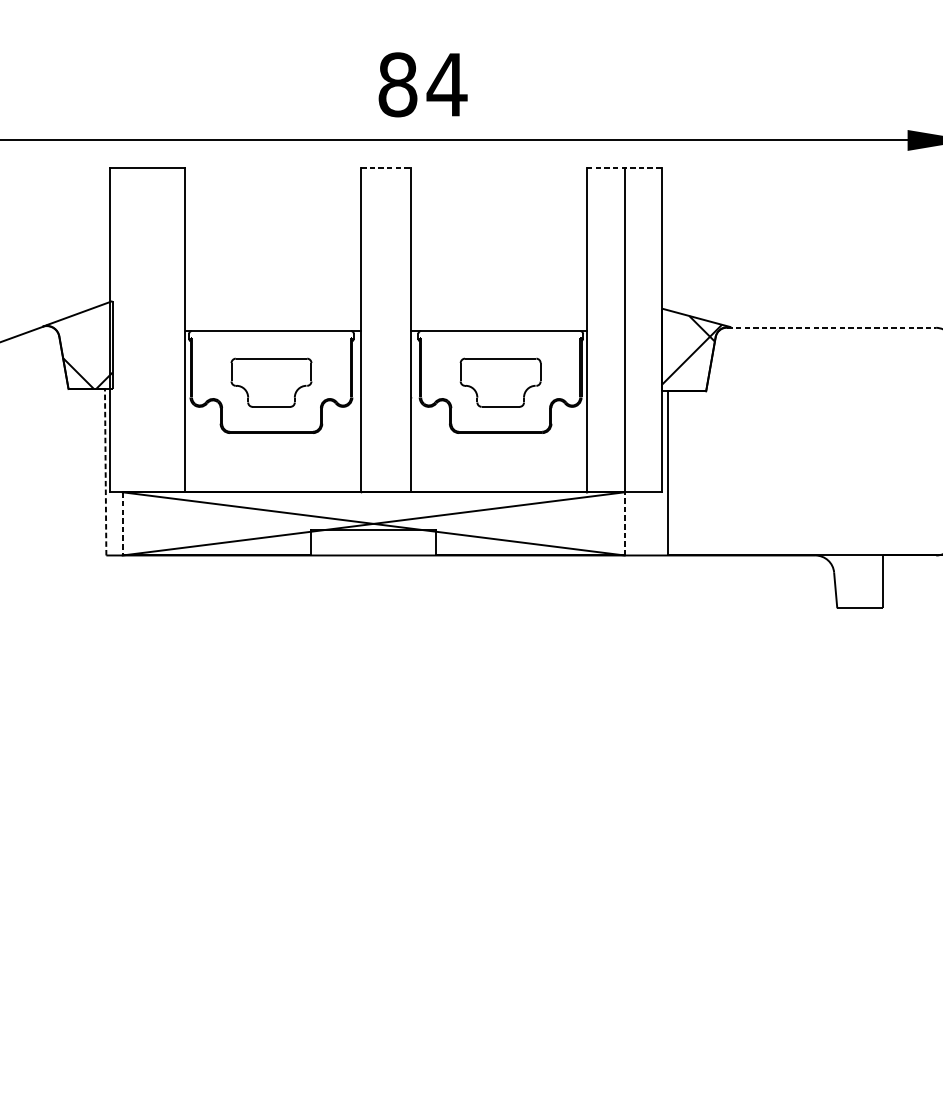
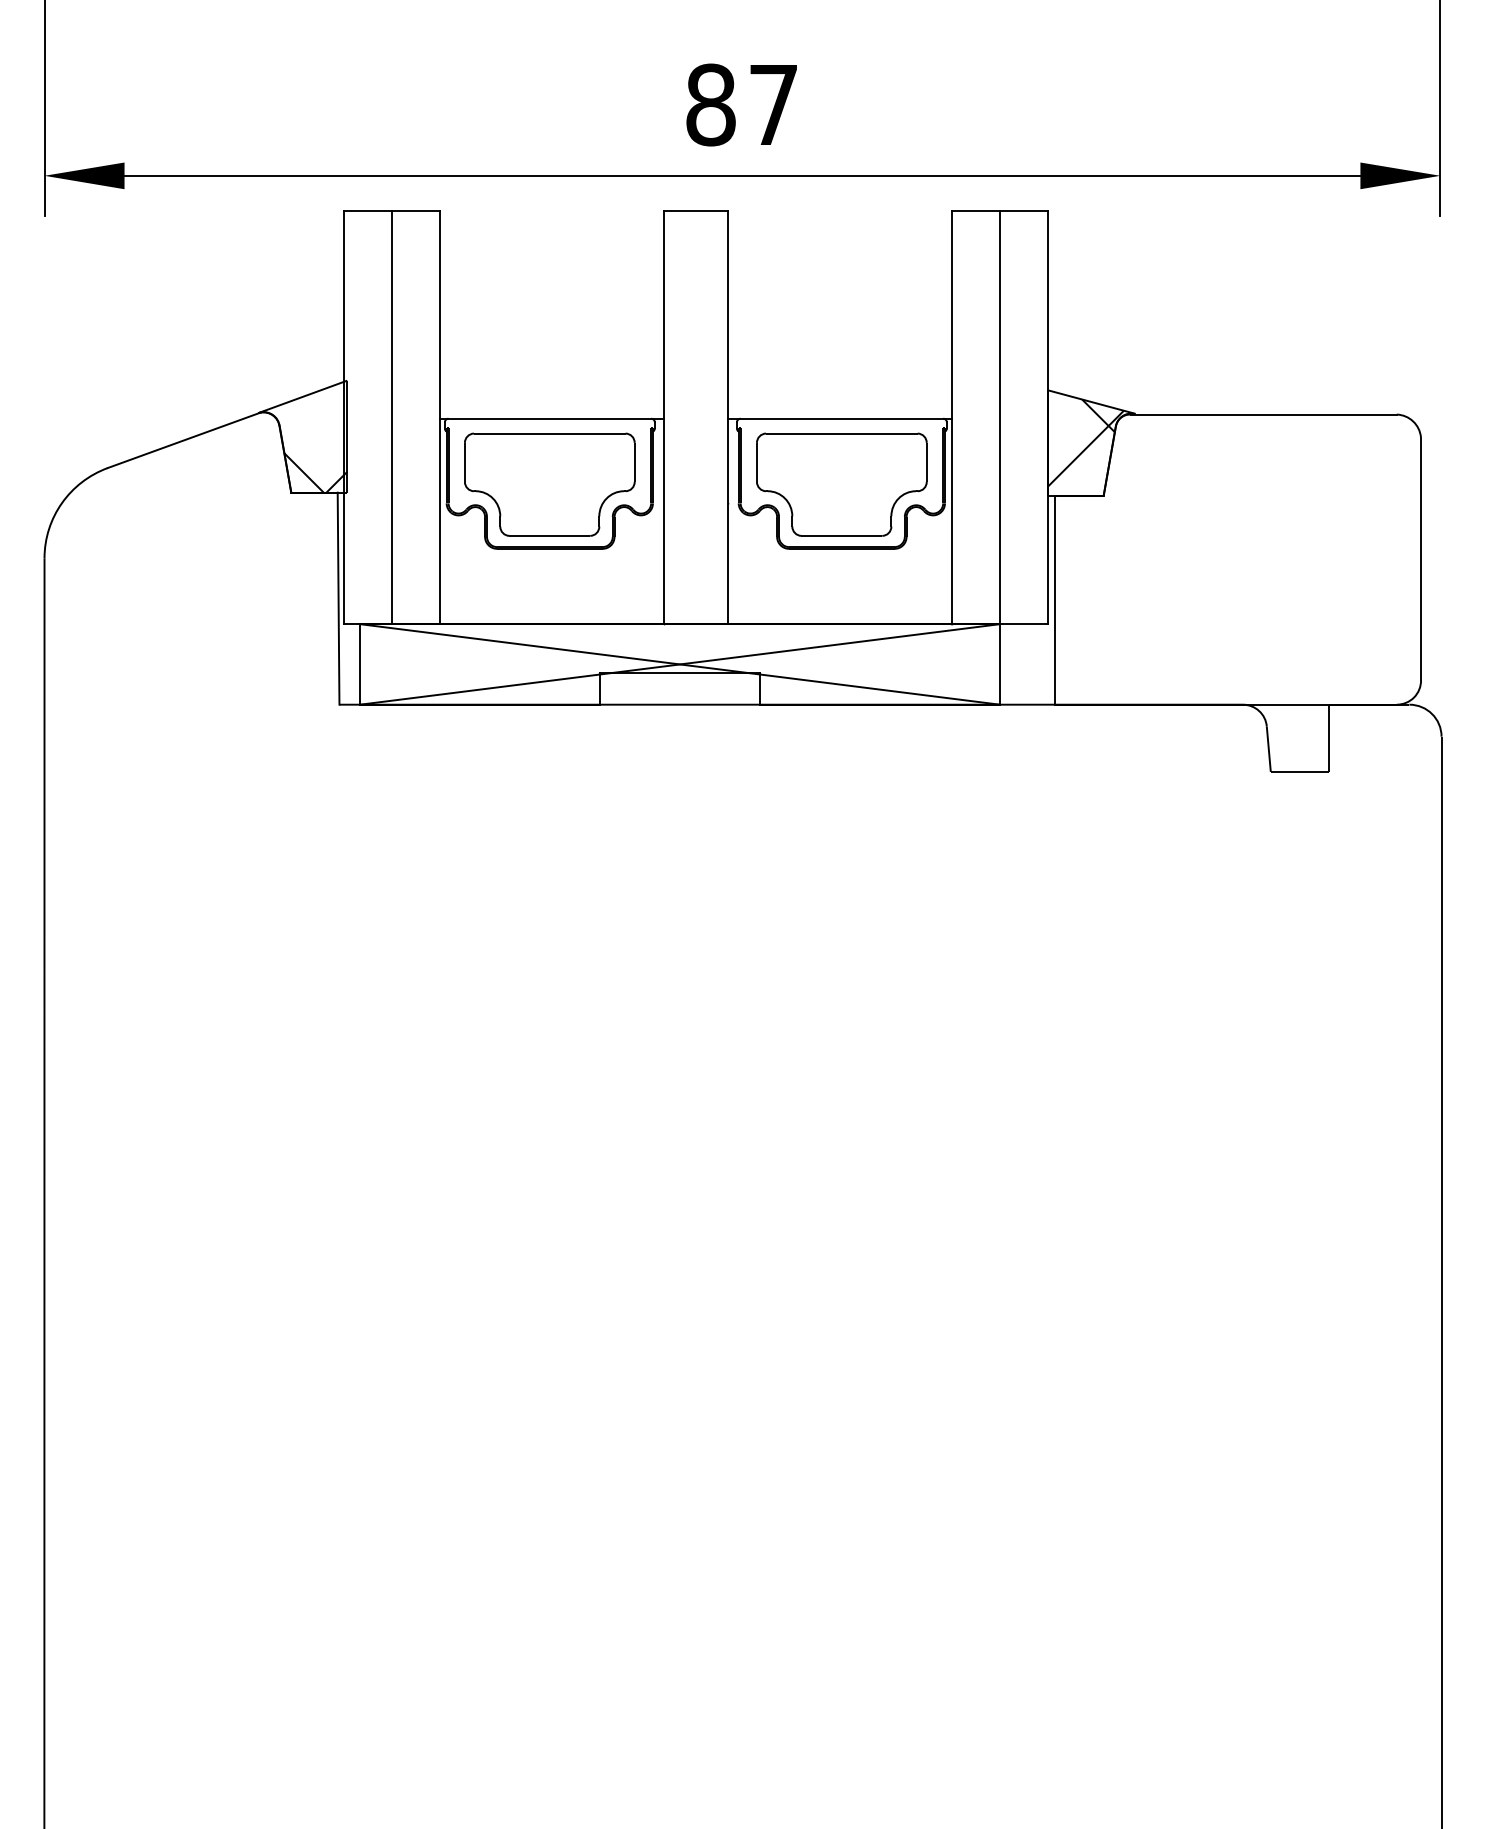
text: (446, 84) -> (773, 104), 84 -> 87
line: (386, 168) -> (696, 211), dashed -> solid
line: (624, 168) -> (999, 211), dashed -> solid
line: (832, 327) -> (1264, 414), dashed -> solid
line: (147, 330) -> (392, 417), added
part: (271, 382) -> (549, 484), size x1.67
part: (500, 382) -> (841, 484), size x1.67
line: (105, 472) -> (338, 598), dashed -> solid
line: (122, 523) -> (360, 664), dashed -> solid
line: (624, 523) -> (999, 663), dashed -> solid

